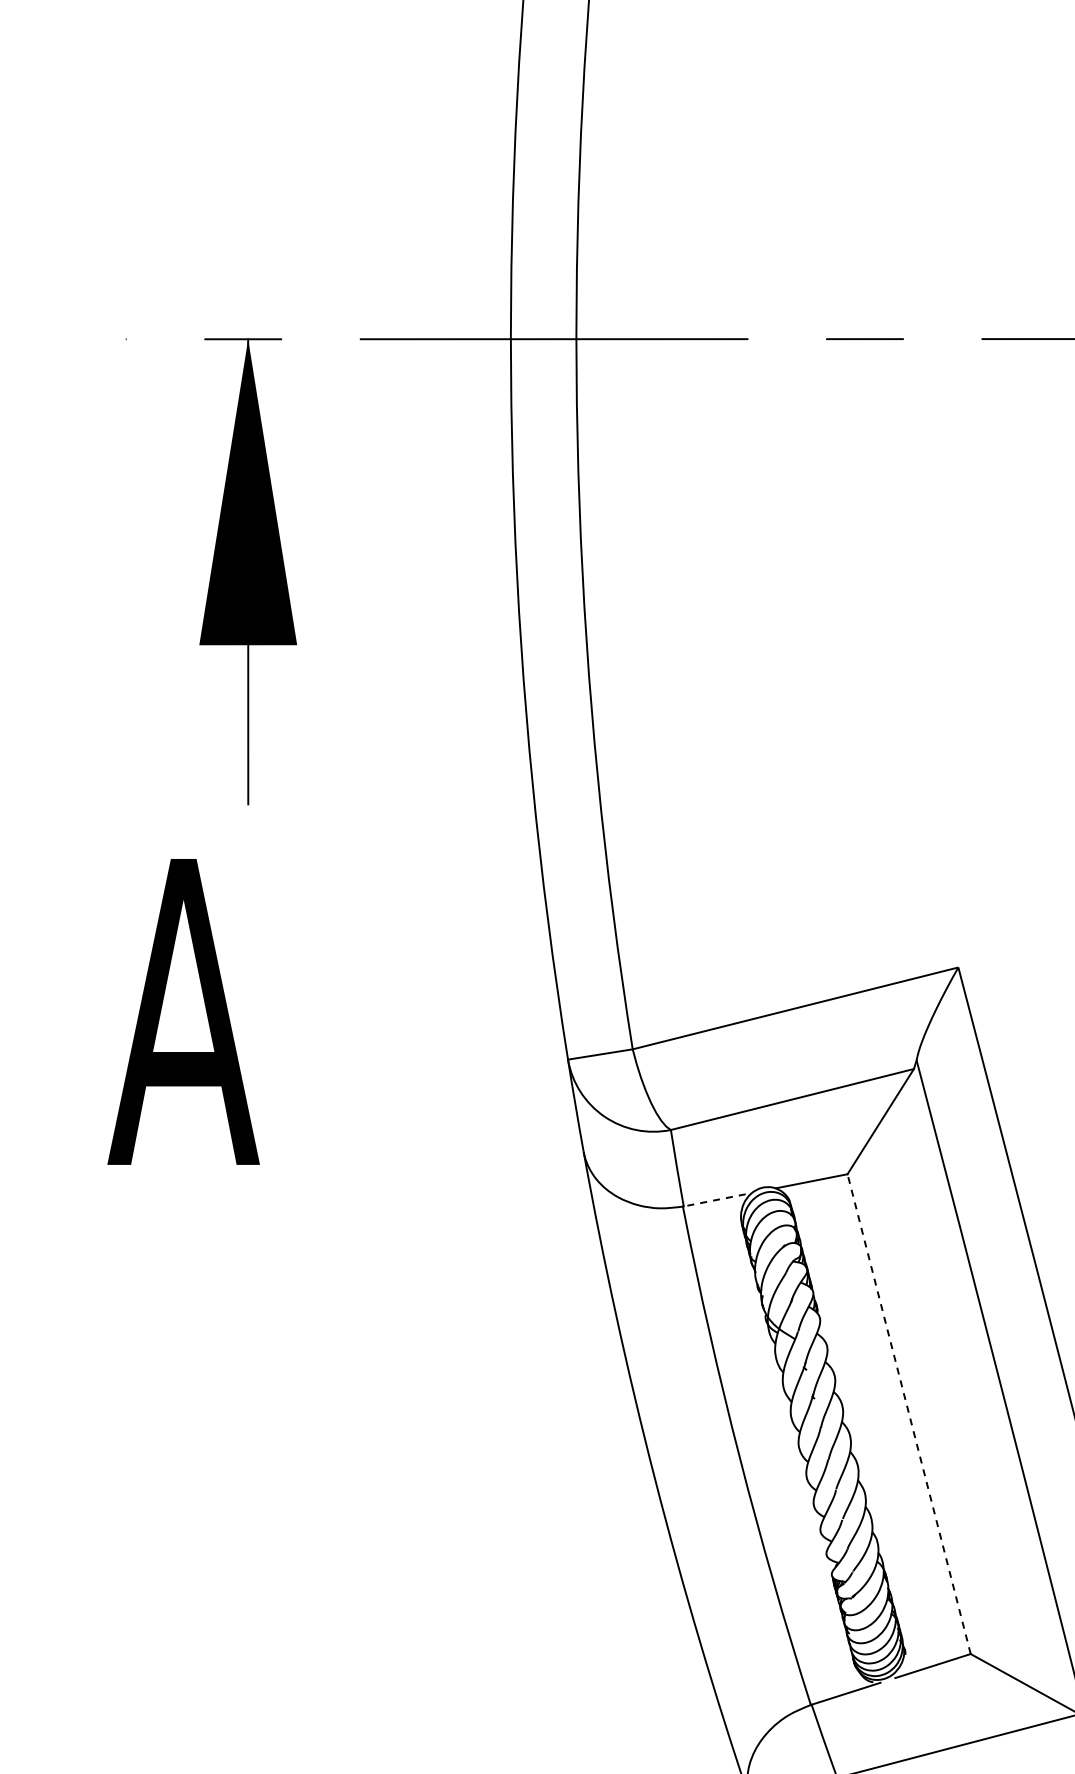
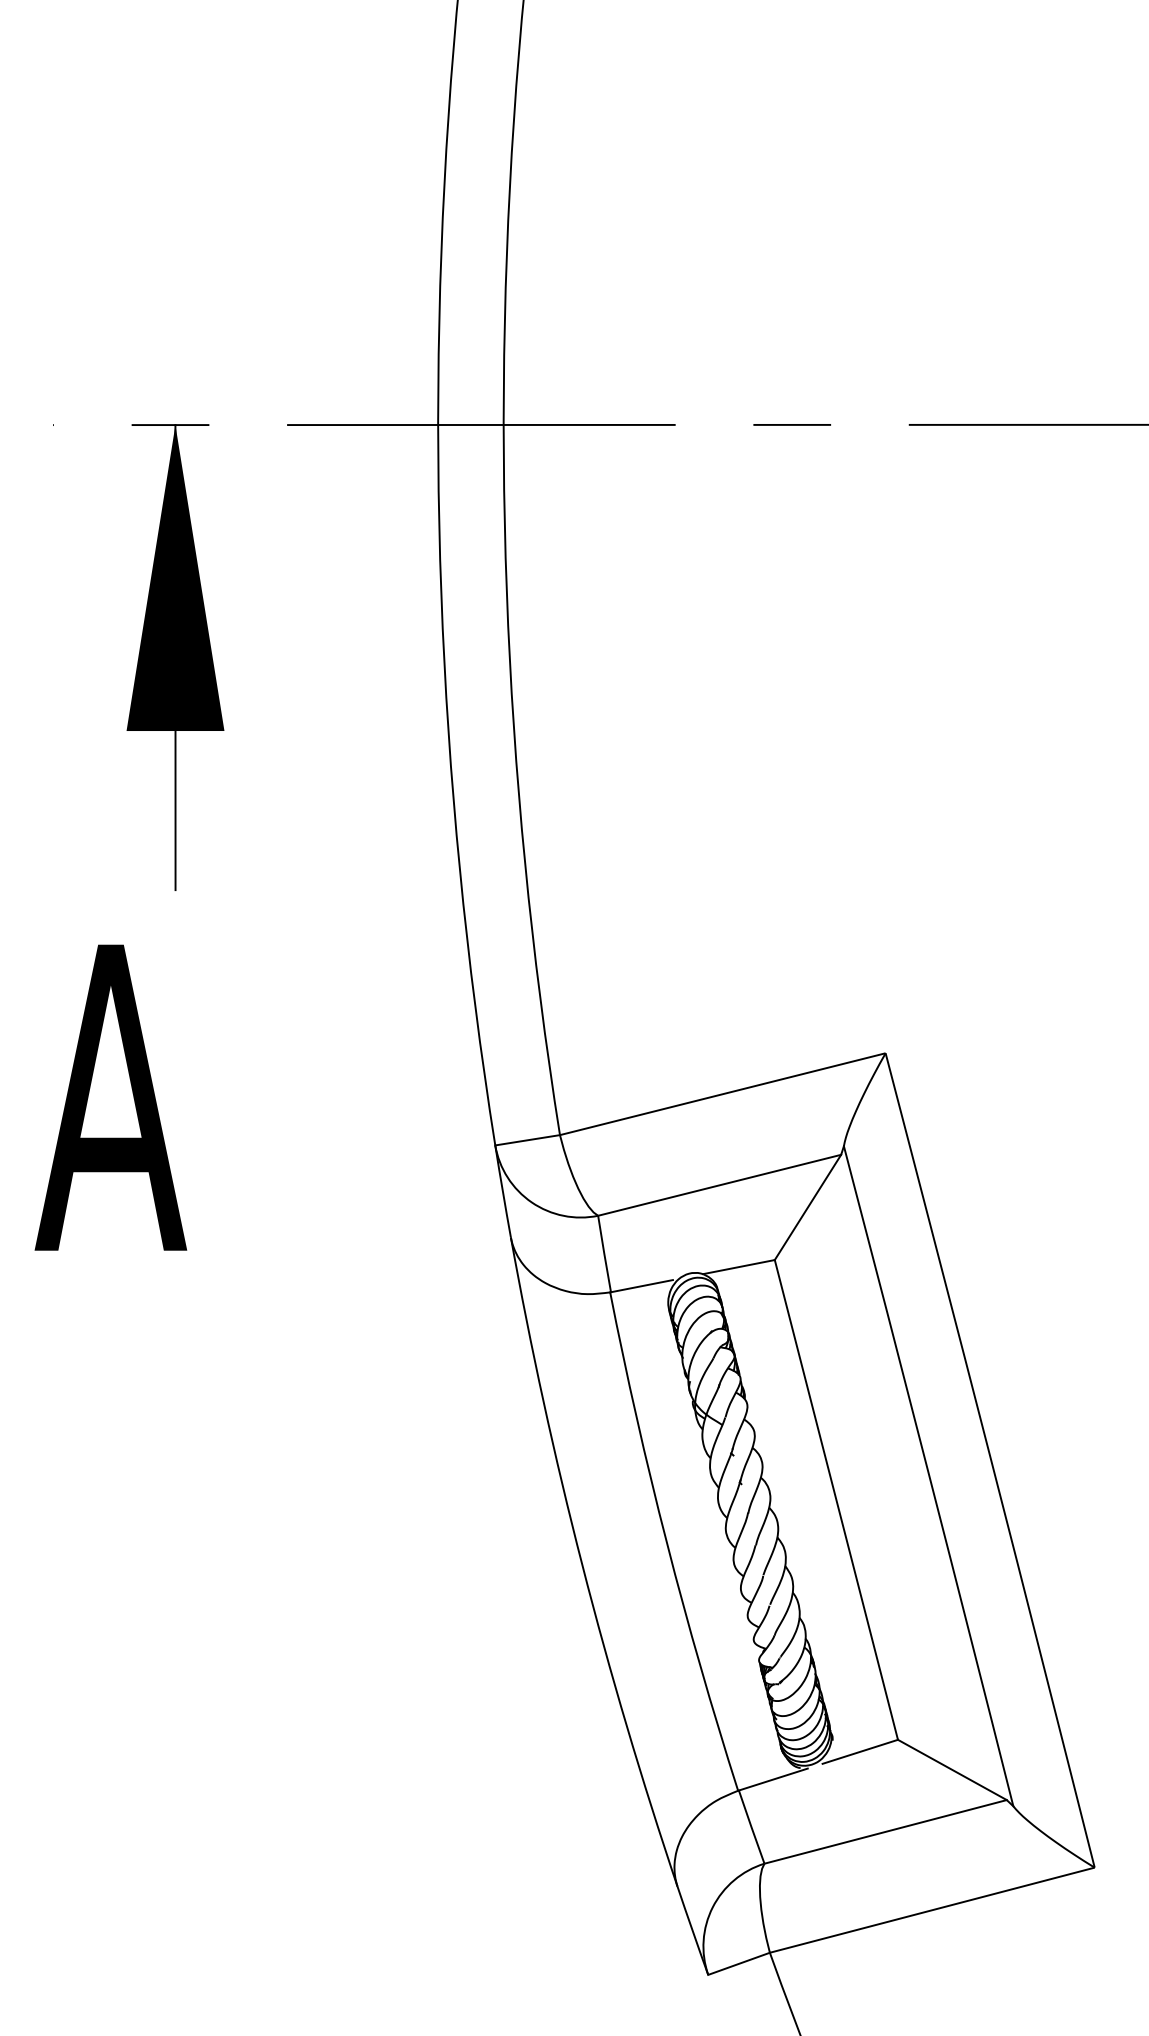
line: (714, 1200) -> (641, 1286), dashed -> solid
line: (909, 1413) -> (836, 1499), dashed -> solid

